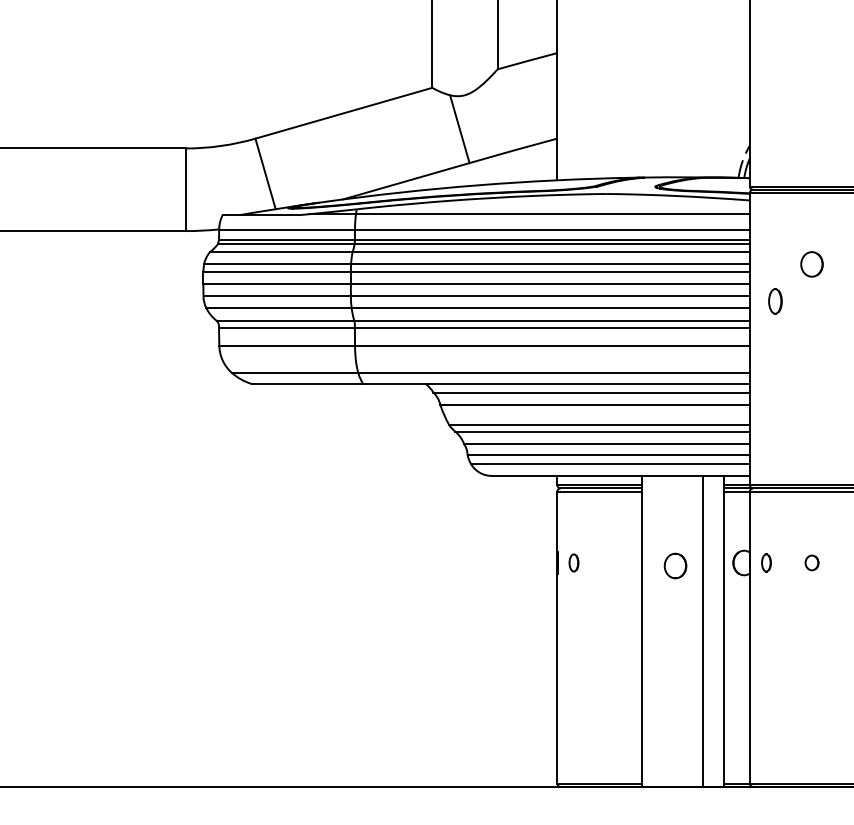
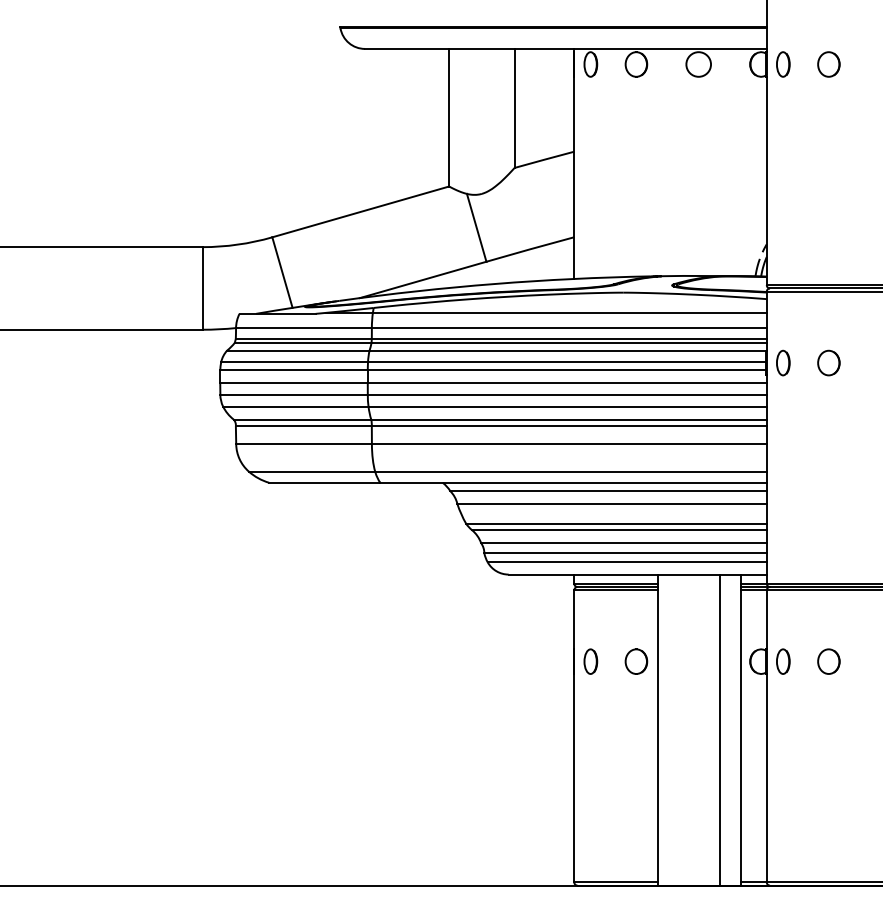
part: (775, 300) -> (783, 362), moved
part: (573, 562) -> (590, 661), size x1.43
part: (766, 562) -> (783, 661), size x1.43
part: (811, 562) -> (828, 661), size x1.67
part: (675, 565) -> (636, 661), moved

